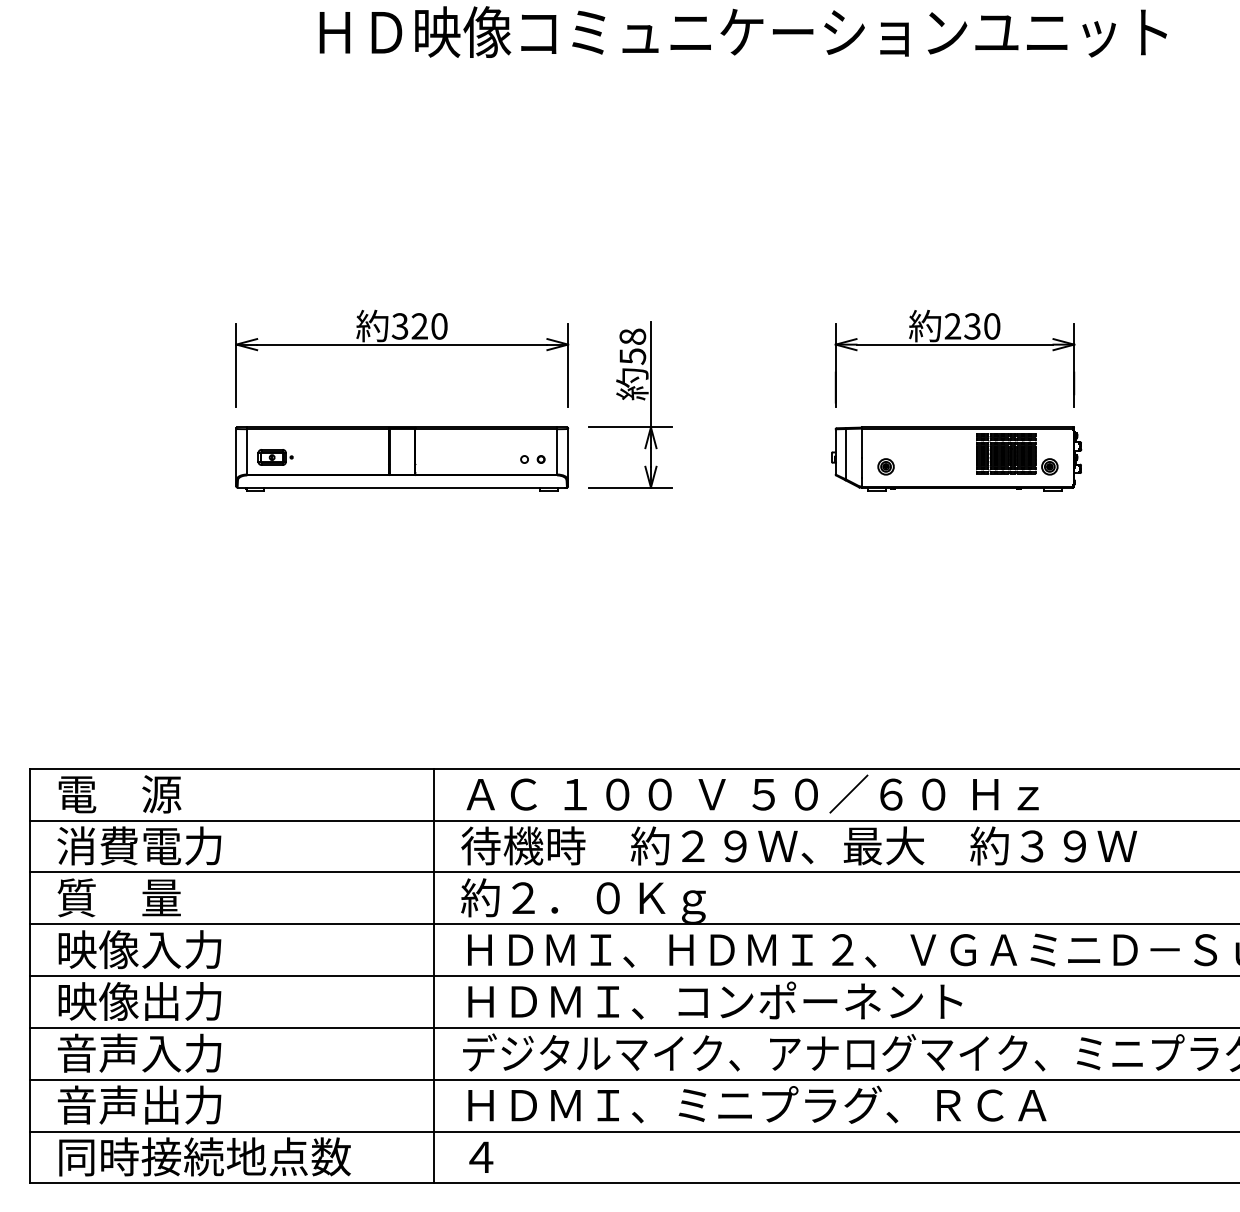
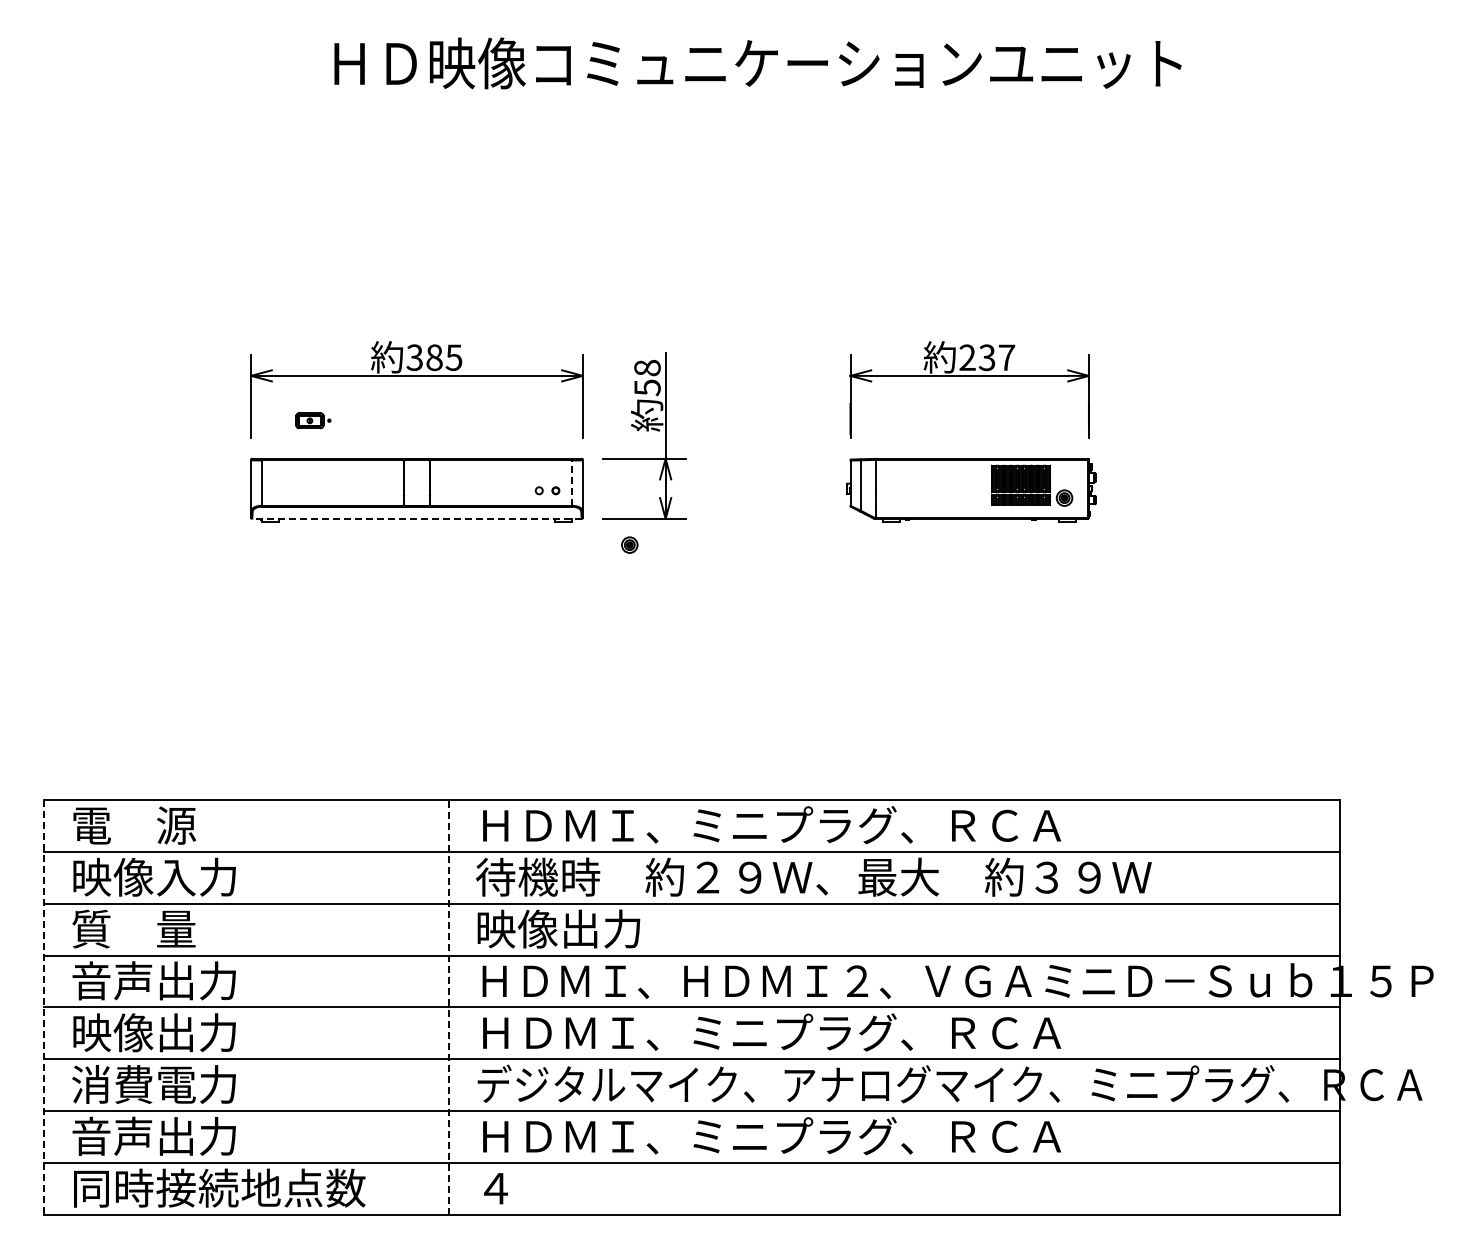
text: (429, 326) -> (444, 357), 320 -> 385
text: (992, 326) -> (1007, 357), 230 -> 237
line: (556, 452) -> (571, 483), solid -> dashed
part: (275, 457) -> (313, 420), moved
part: (885, 466) -> (629, 544), moved
line: (401, 487) -> (416, 518), solid -> dashed
text: (756, 793) -> (771, 824), ＡＣ １００ Ｖ ５０／６０ Ｈｚ -> ＨＤＭＩ、ミニプラグ、ＲＣＡ
text: (118, 845) -> (133, 876), 消費電力 -> 映像入力
text: (582, 900) -> (597, 931), 約２．０Ｋｇ -> 映像出力
text: (118, 949) -> (133, 980), 映像入力 -> 音声出力
line: (433, 975) -> (448, 1006), solid -> dashed
line: (29, 976) -> (44, 1007), solid -> dashed
text: (862, 1000) -> (877, 1031), ＨＤＭＩ、コンポーネント -> ＨＤＭＩ、ミニプラグ、ＲＣＡ
text: (118, 1053) -> (133, 1084), 音声入力 -> 消費電力

